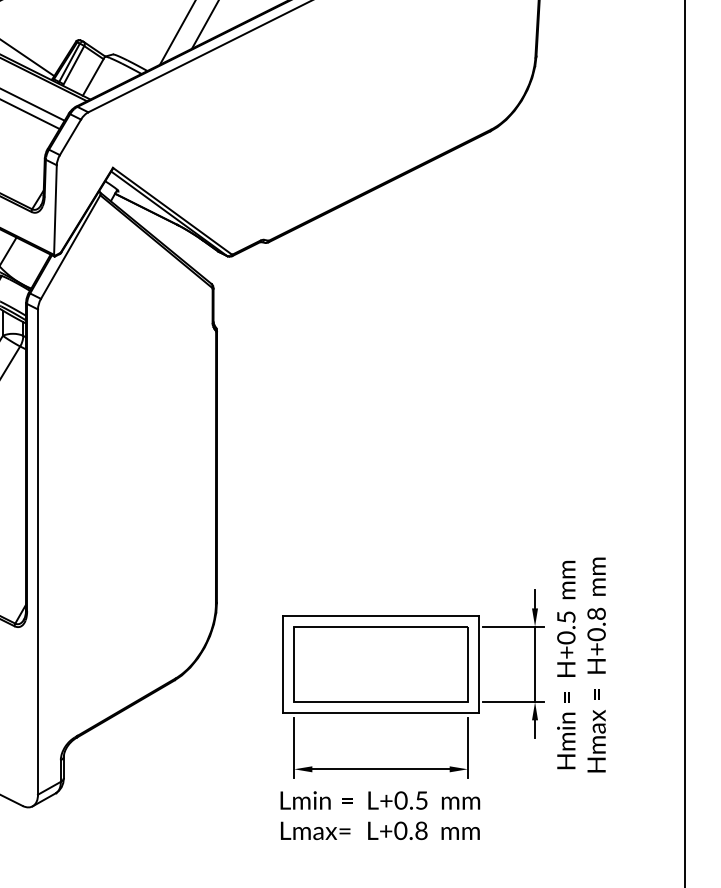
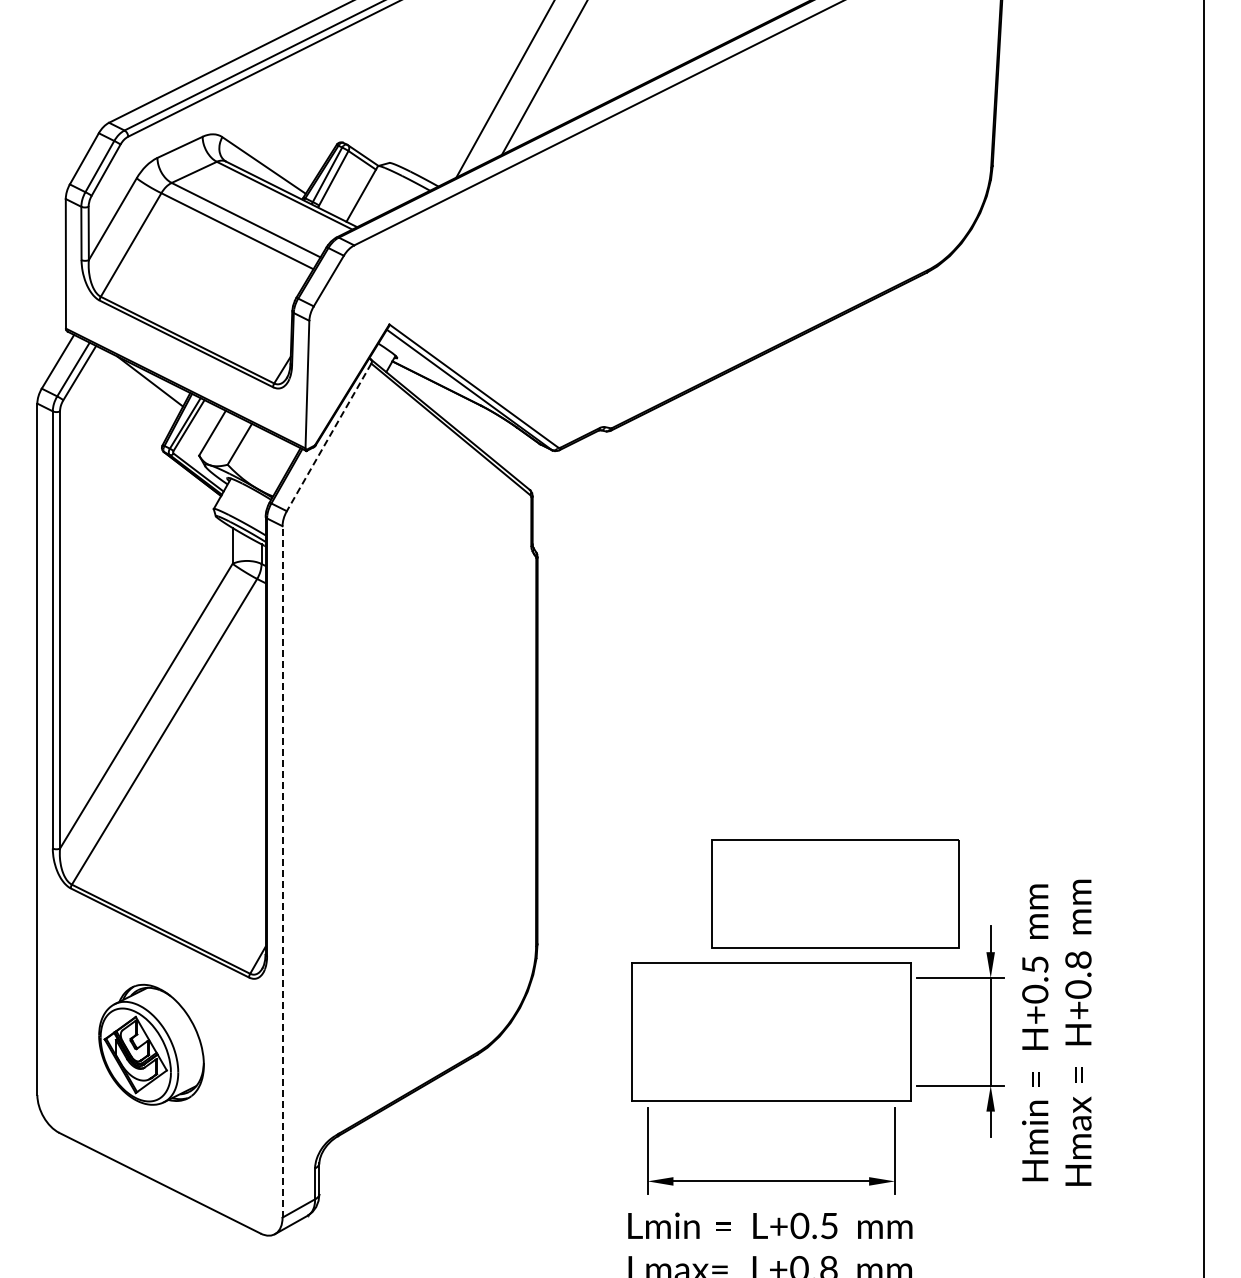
line: (70, 247) -> (328, 437), solid -> dashed
line: (37, 551) -> (282, 871), solid -> dashed
part: (381, 664) -> (835, 893), moved

